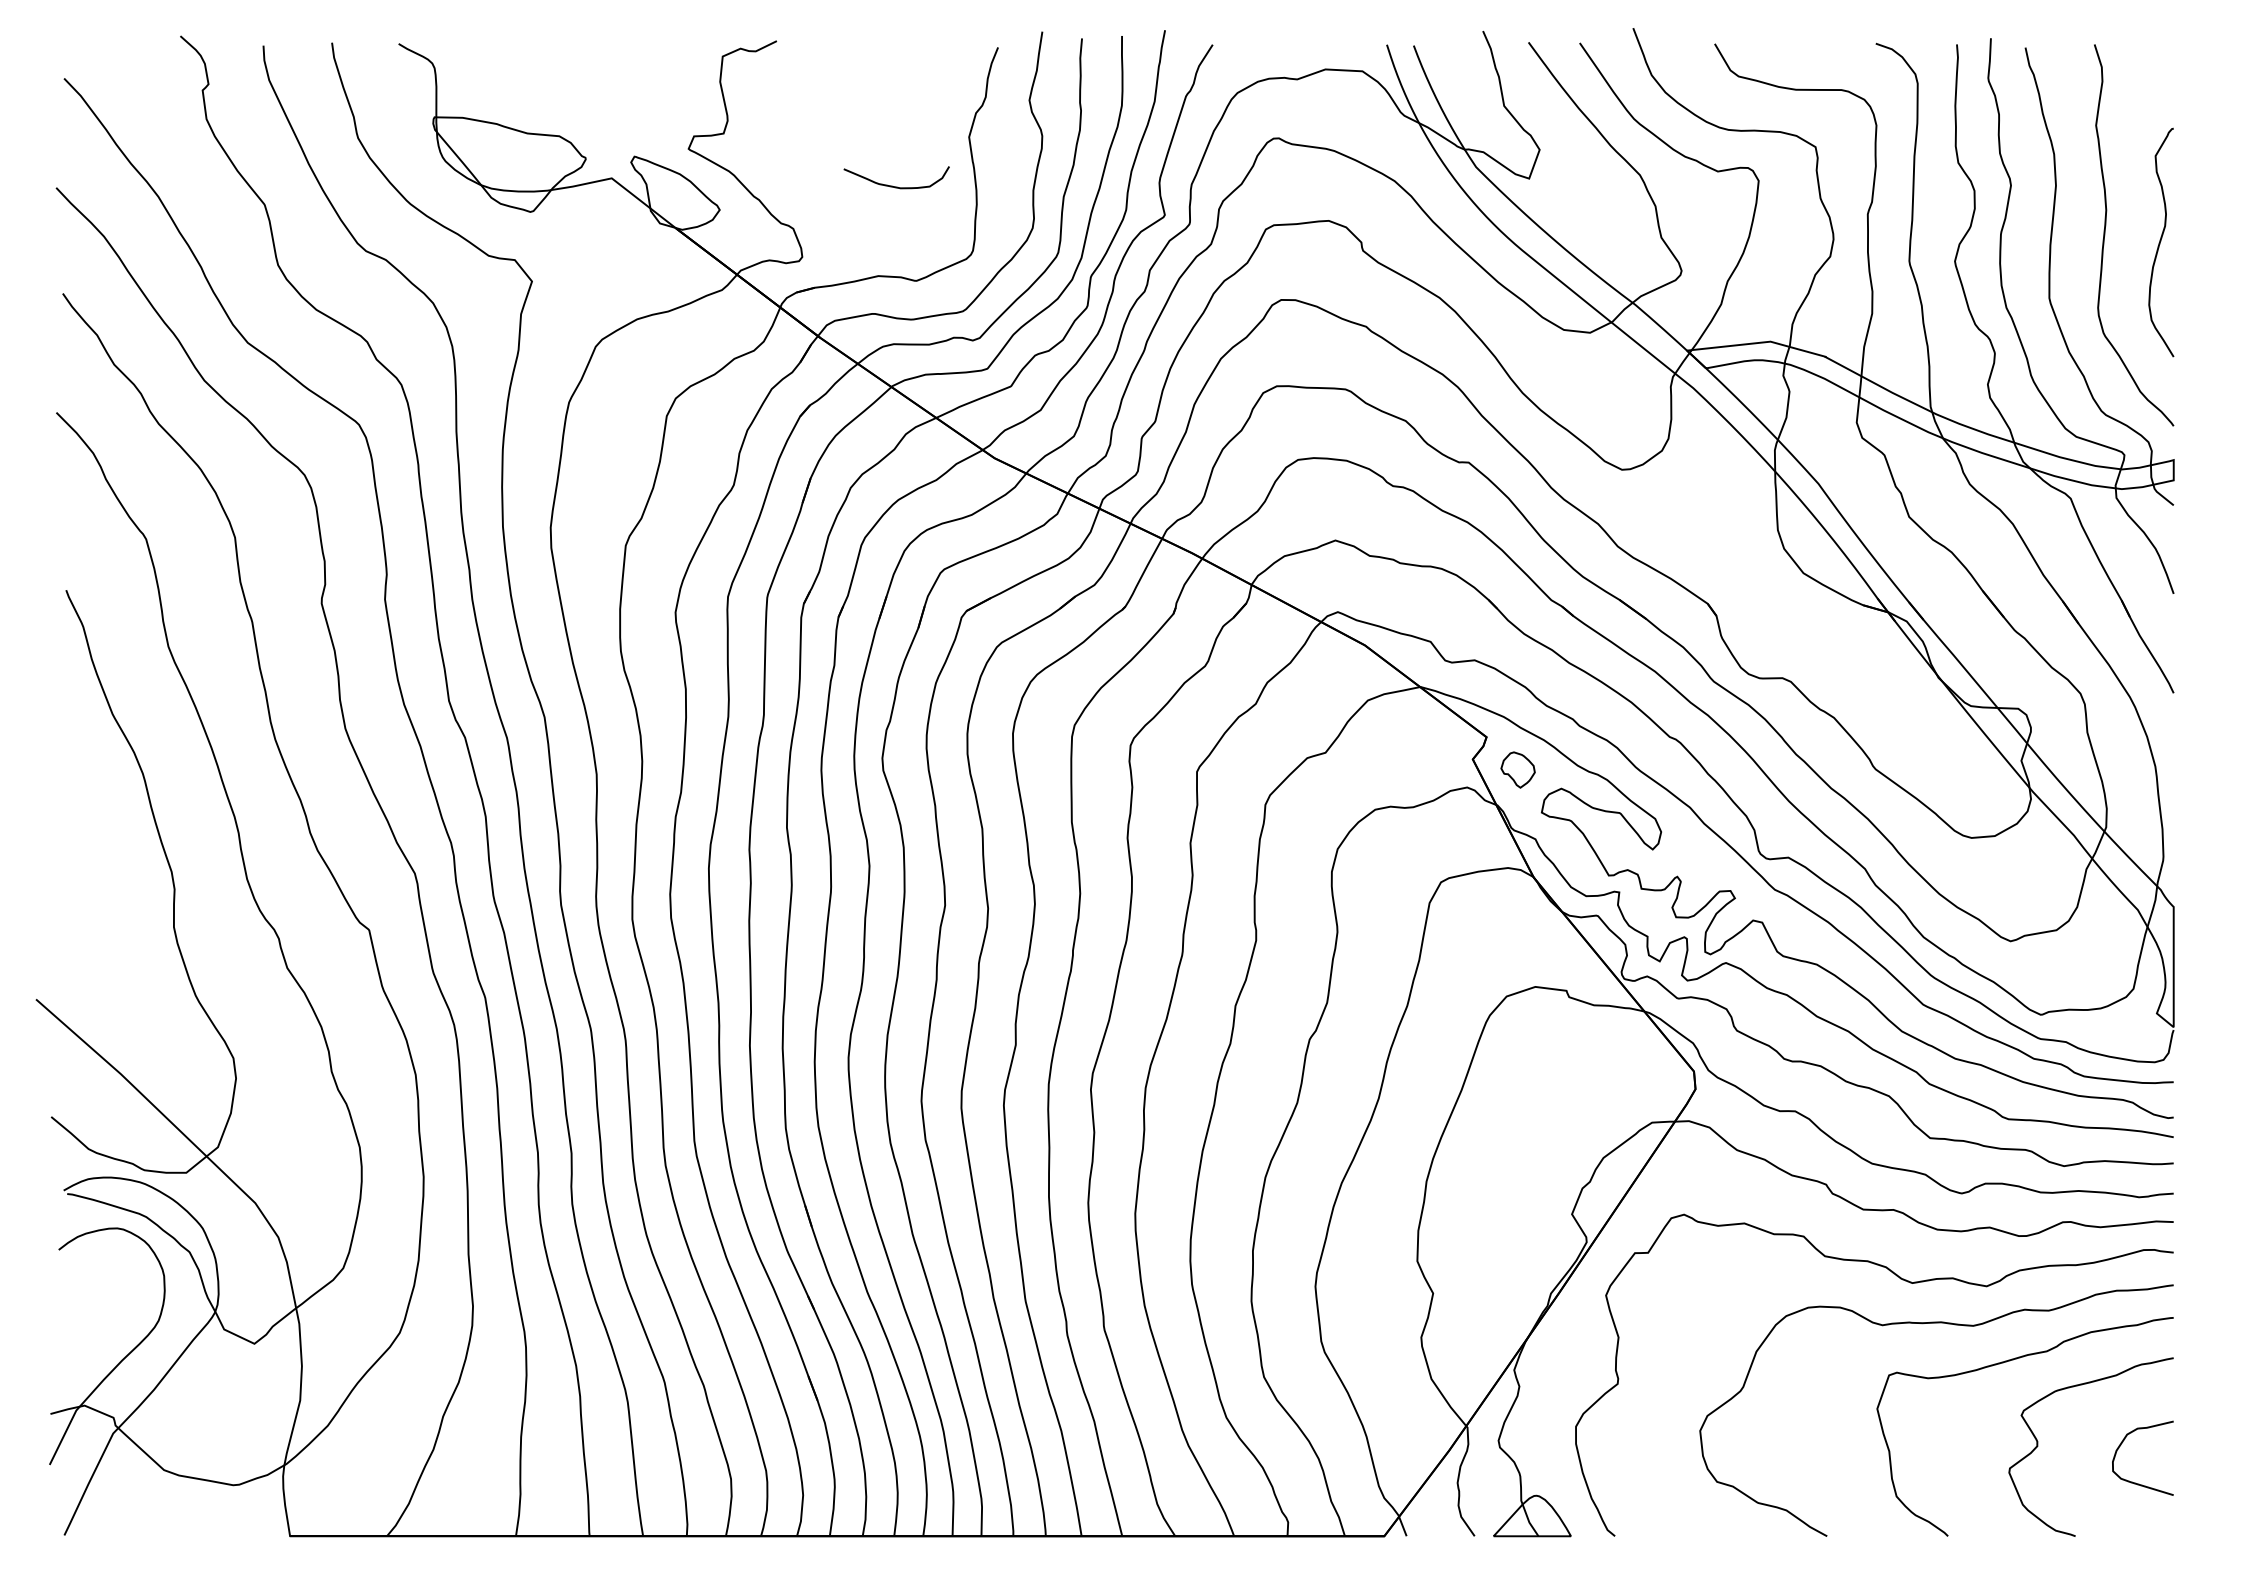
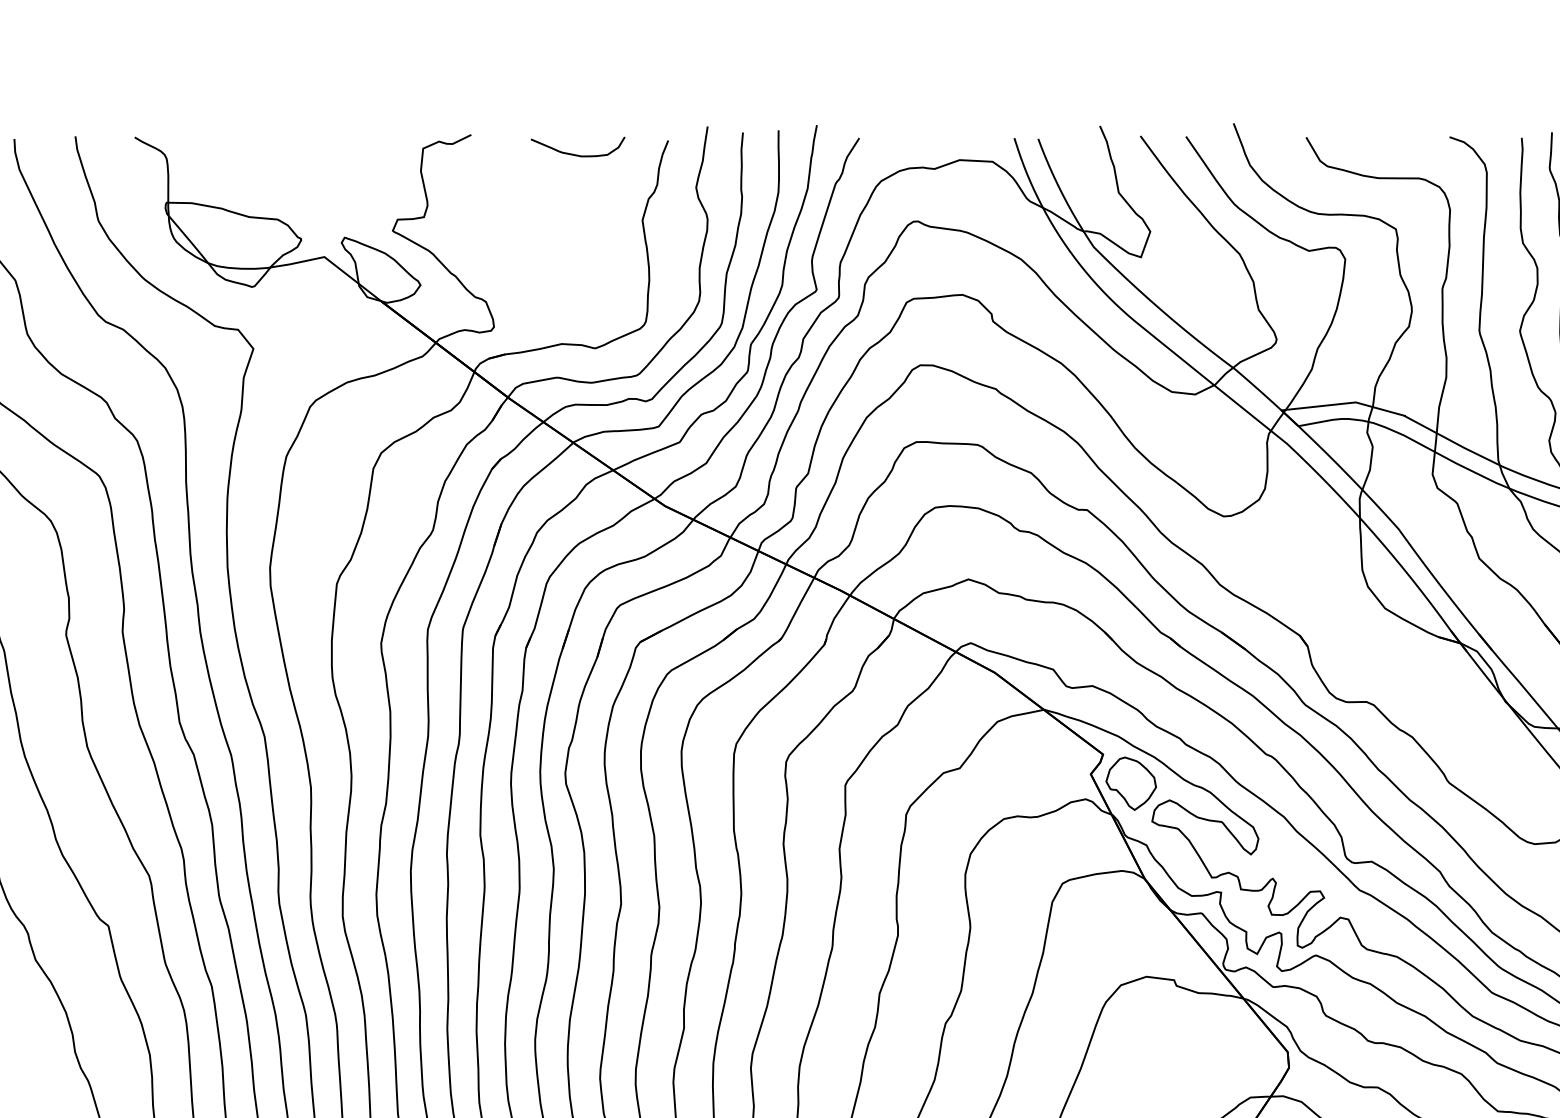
curve: (892, 185) -> (574, 153), moved
part: (1517, 769) -> (1130, 783), size x1.67

